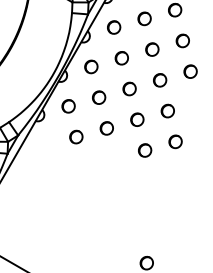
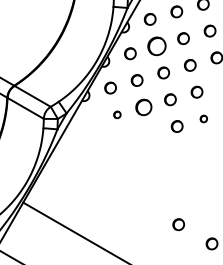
part: (121, 57) -> (156, 45), size x1.6
part: (106, 127) -> (143, 106), size x1.4
part: (76, 136) -> (117, 114), size x0.6
part: (175, 141) -> (203, 118), size x0.6

